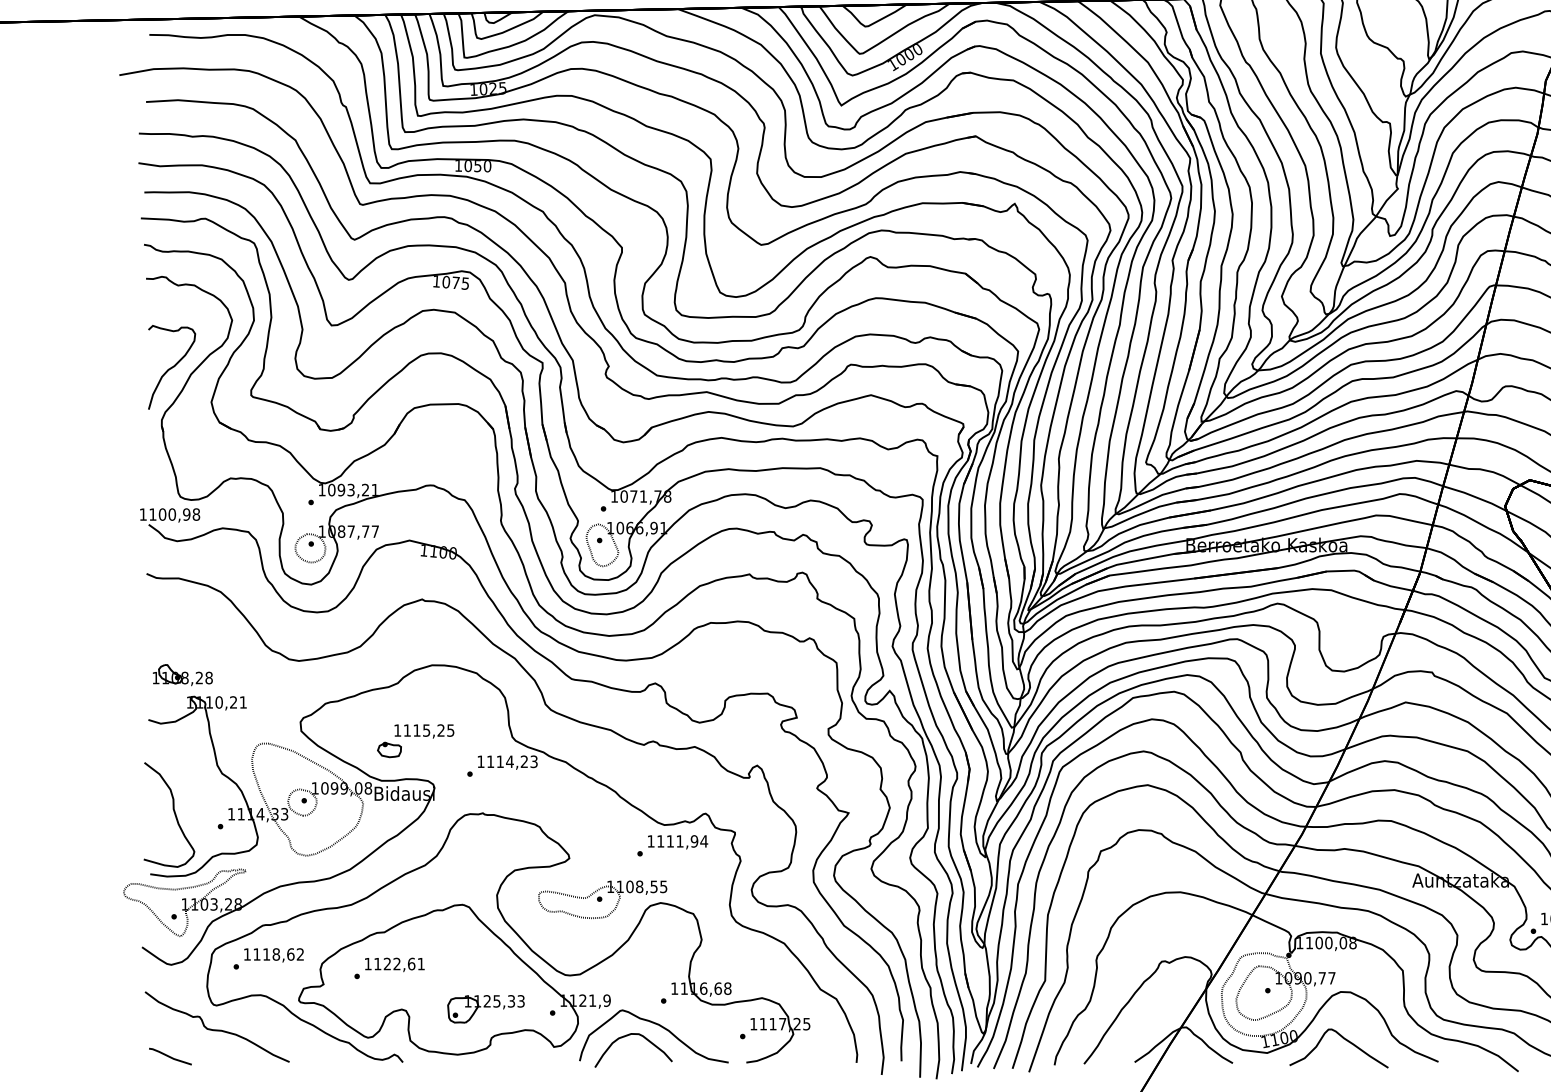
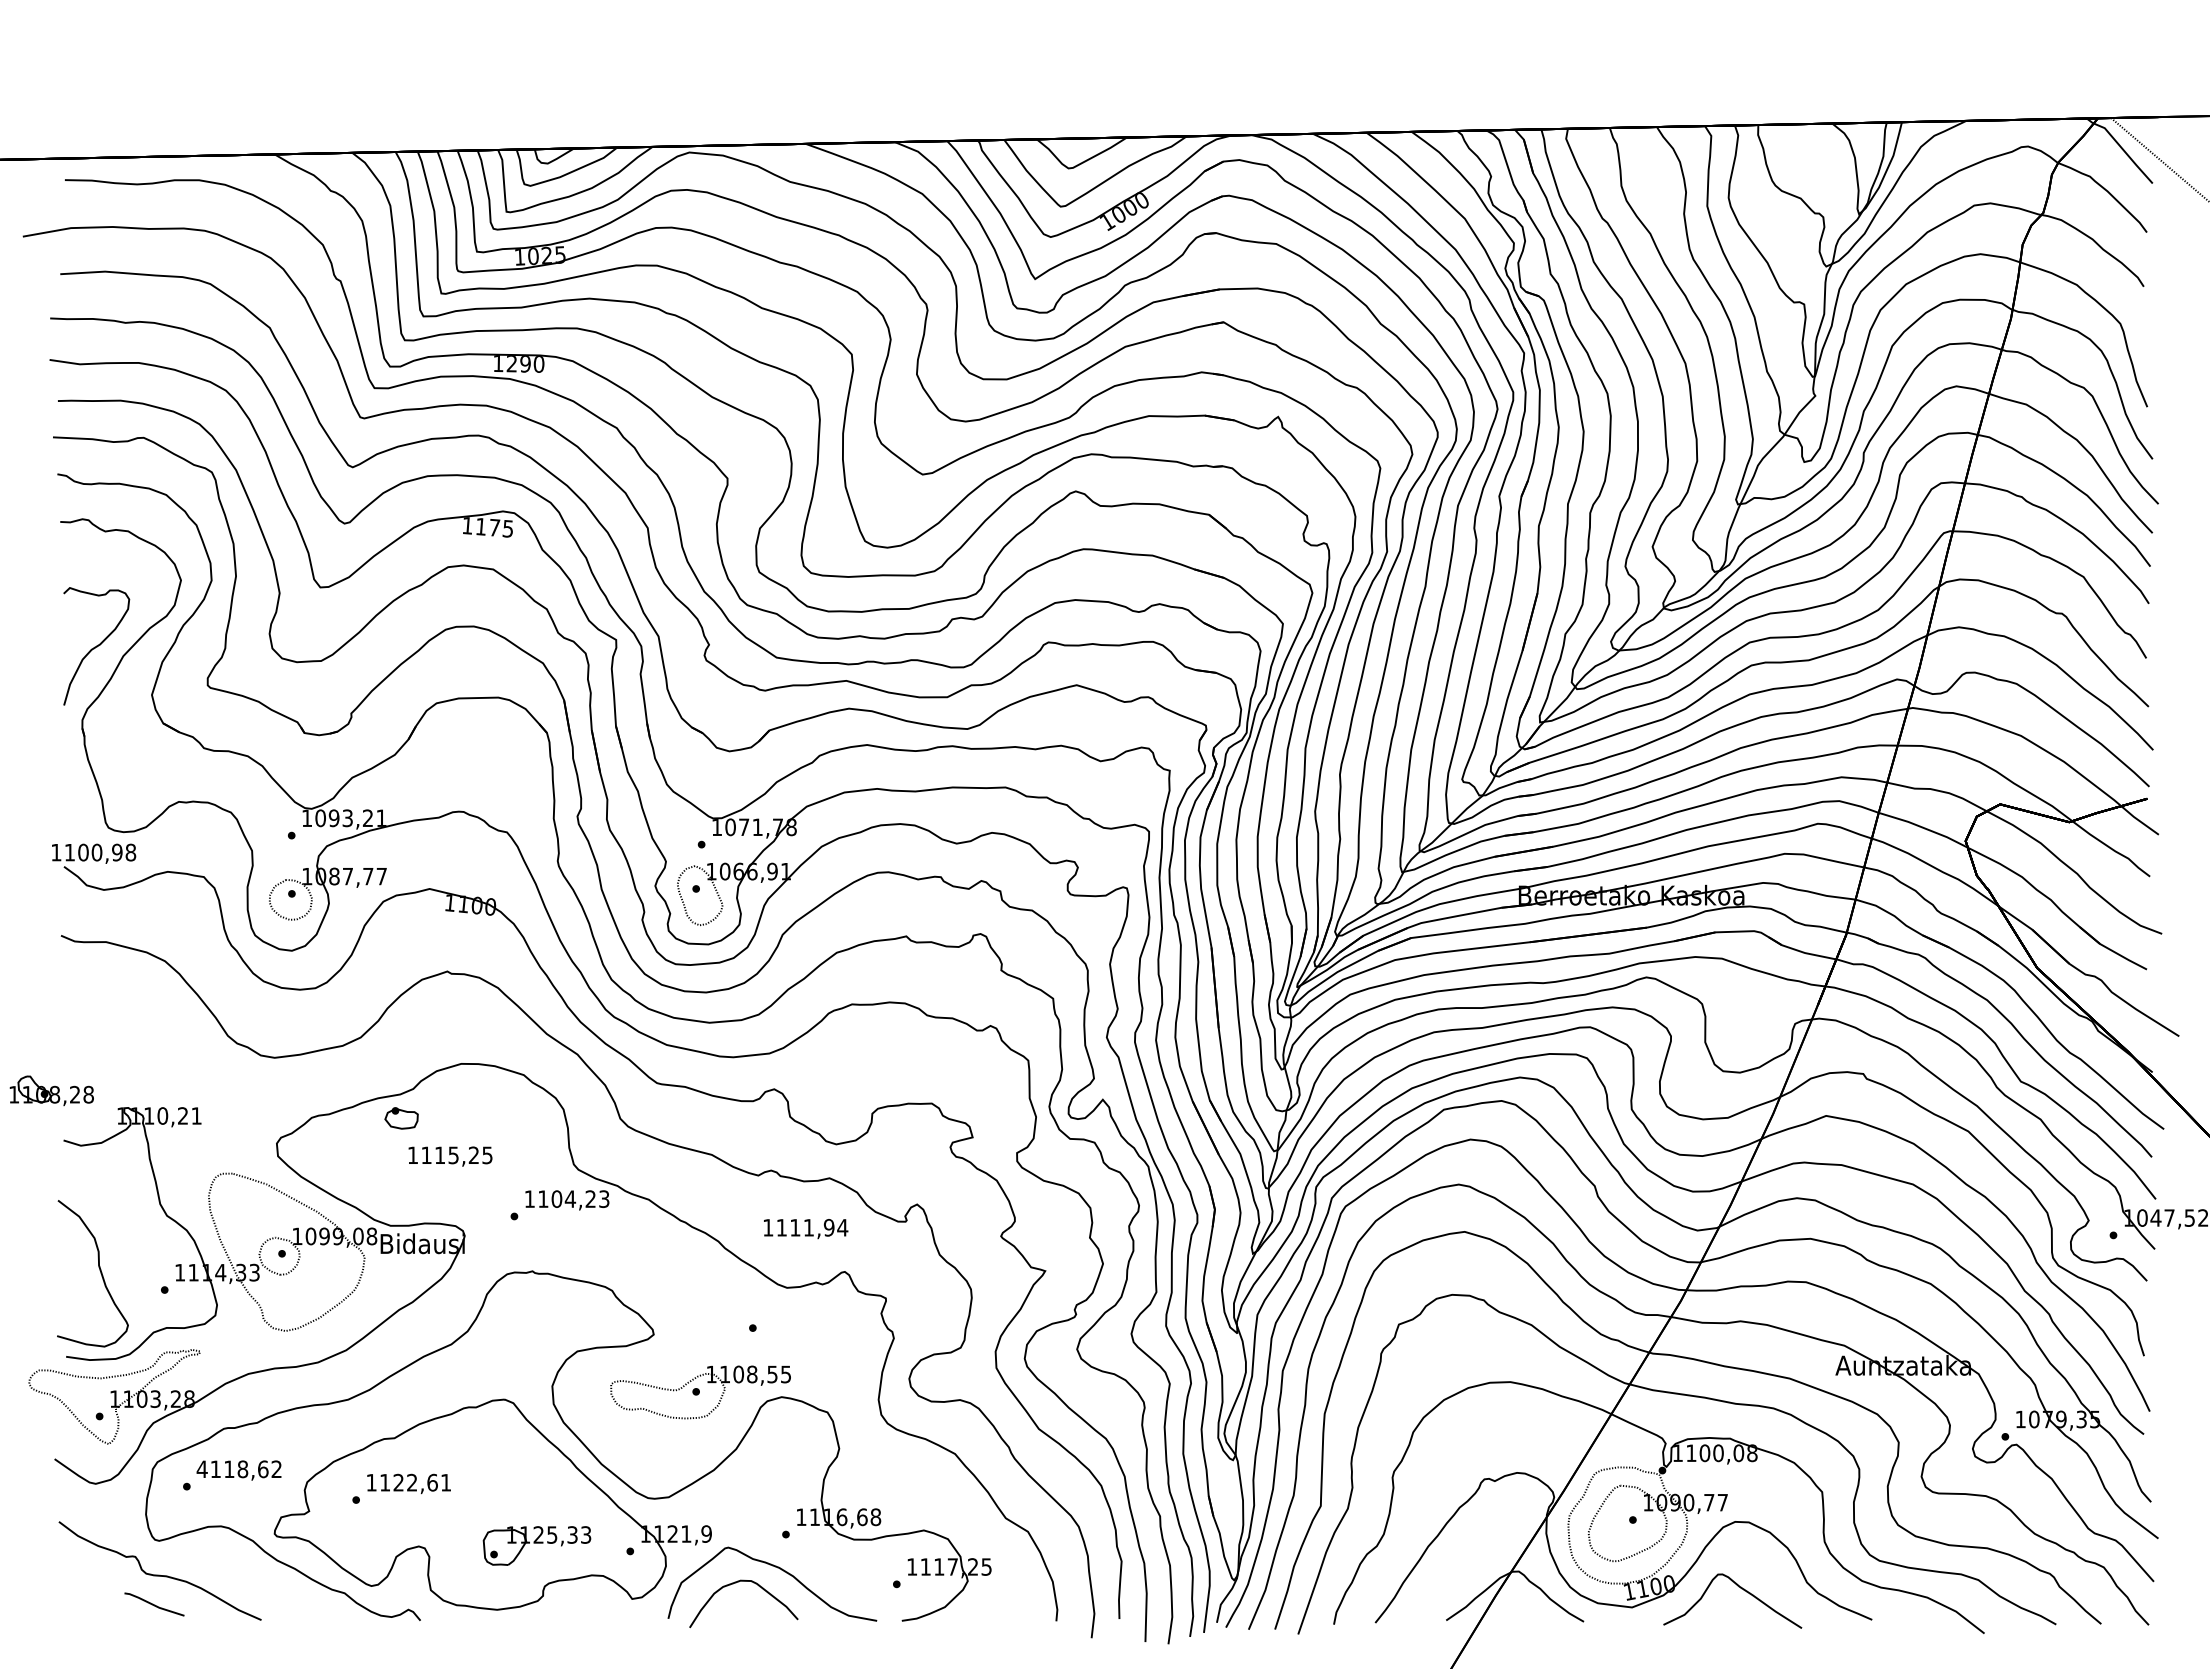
text: (472, 166) -> (518, 364), 1050 -> 1290
text: (445, 281) -> (480, 526), 1075 -> 1175
part: (182, 675) -> (51, 1090), moved
part: (389, 749) -> (401, 1118), moved
text: (500, 761) -> (556, 1198), 1114,23 -> 1104,23
text: (678, 842) -> (806, 1229), moved
text: (246, 953) -> (201, 1468), 1118,62 -> 4118,62
line: (170, 1056) -> (154, 1604), moved

